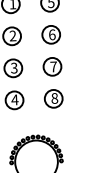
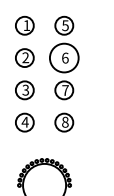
circle: (51, 35) -> (64, 58), size x1.6

